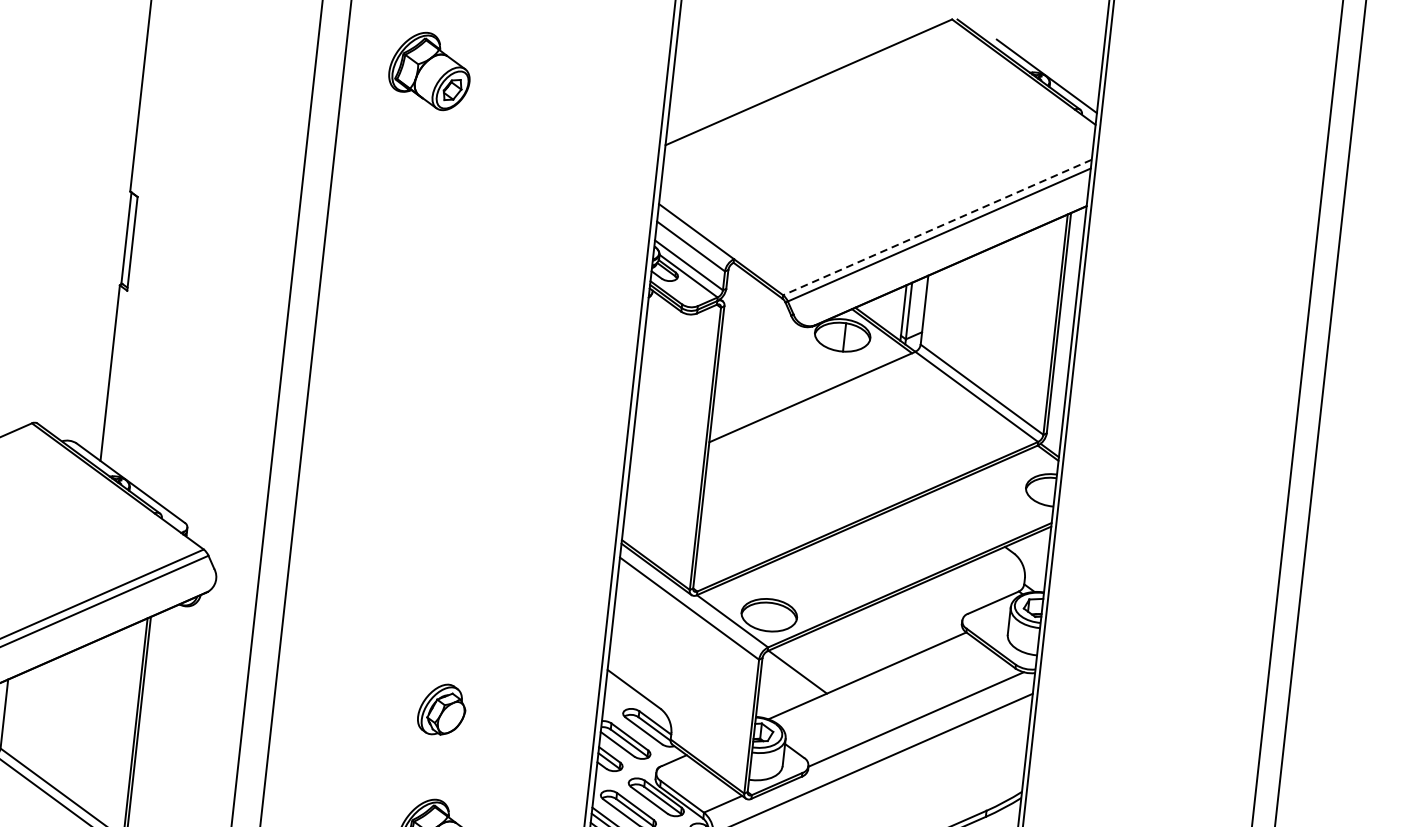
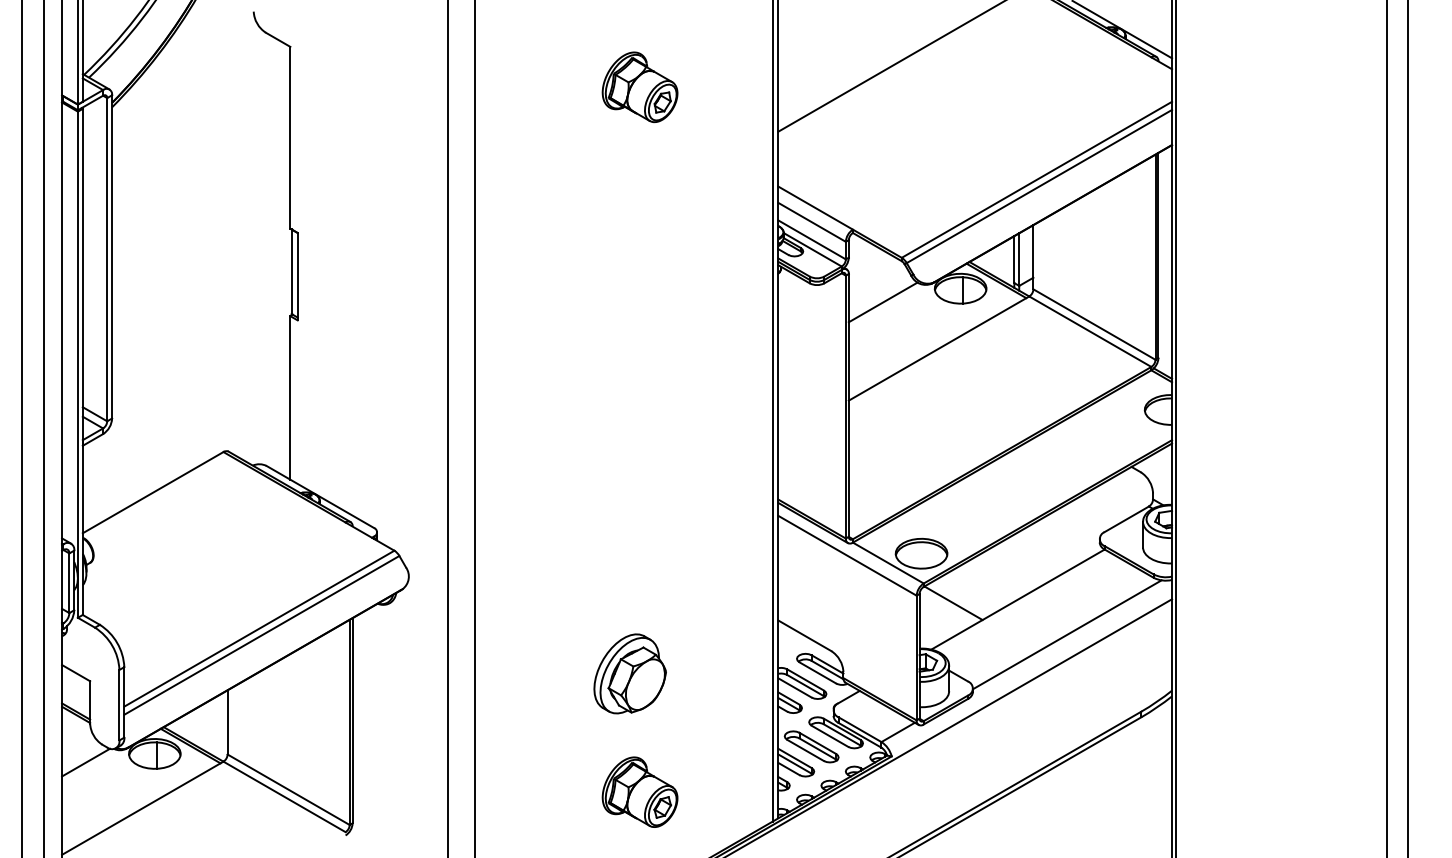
part: (429, 71) -> (639, 87), moved
line: (936, 228) -> (1036, 180), dashed -> solid
line: (757, 340) -> (882, 302), added
part: (441, 709) -> (629, 673), size x1.67

